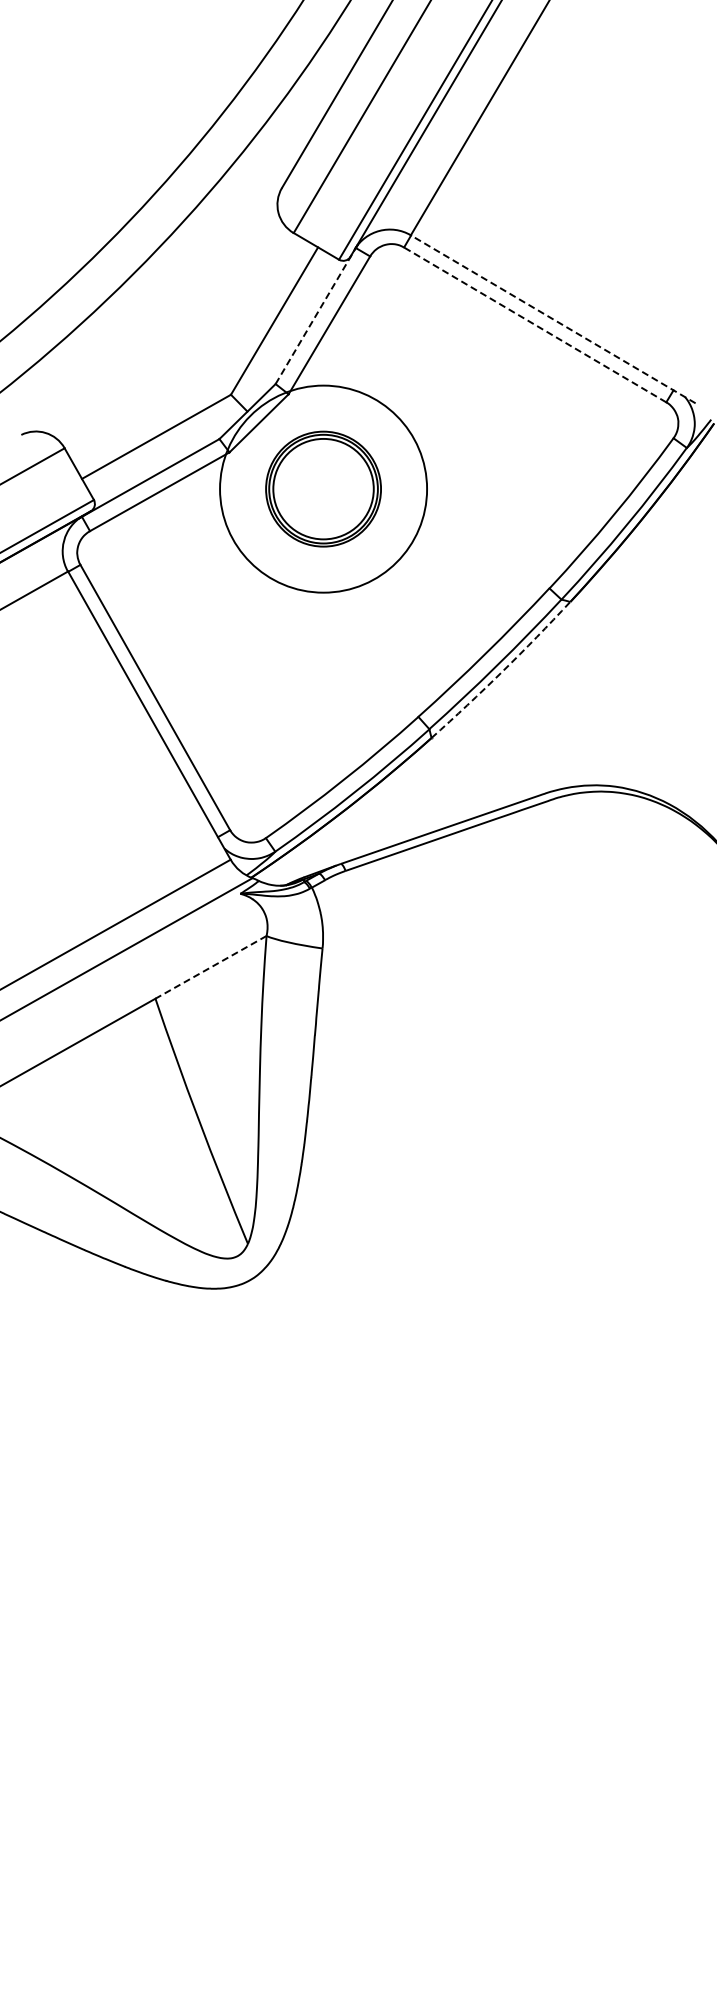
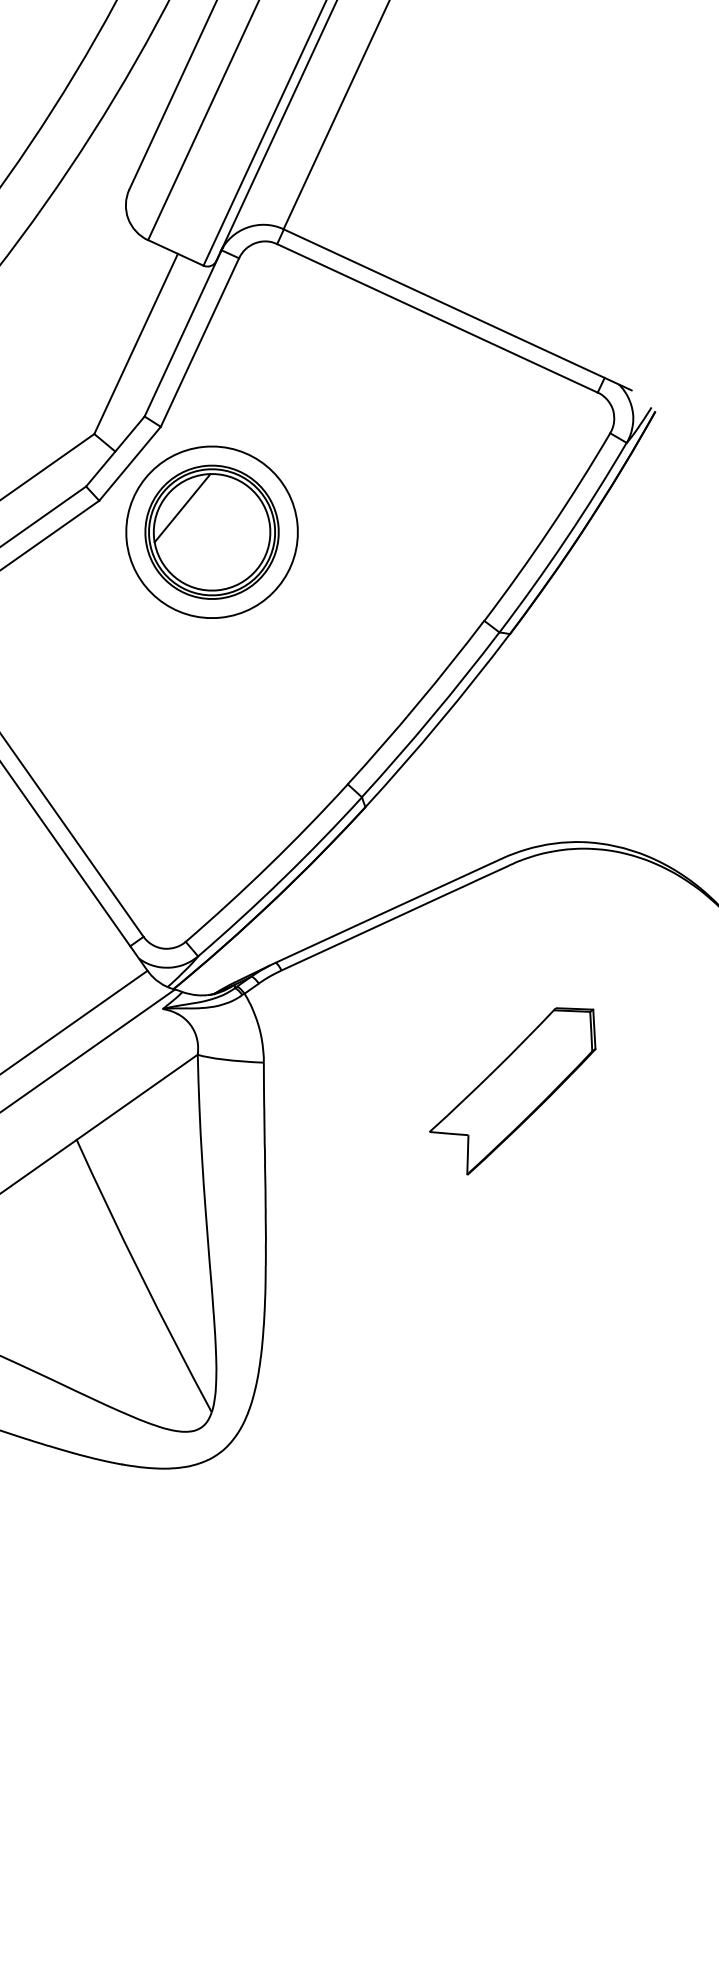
line: (315, 316) -> (182, 333), dashed -> solid
line: (552, 319) -> (456, 310), dashed -> solid
line: (534, 324) -> (436, 317), dashed -> solid
line: (300, 465) -> (182, 507), added
circle: (323, 489) -> (212, 532), size x0.71
arc: (502, 671) -> (439, 722), dashed -> solid
line: (210, 967) -> (136, 1097), dashed -> solid
part: (534, 994) -> (513, 1091), added

